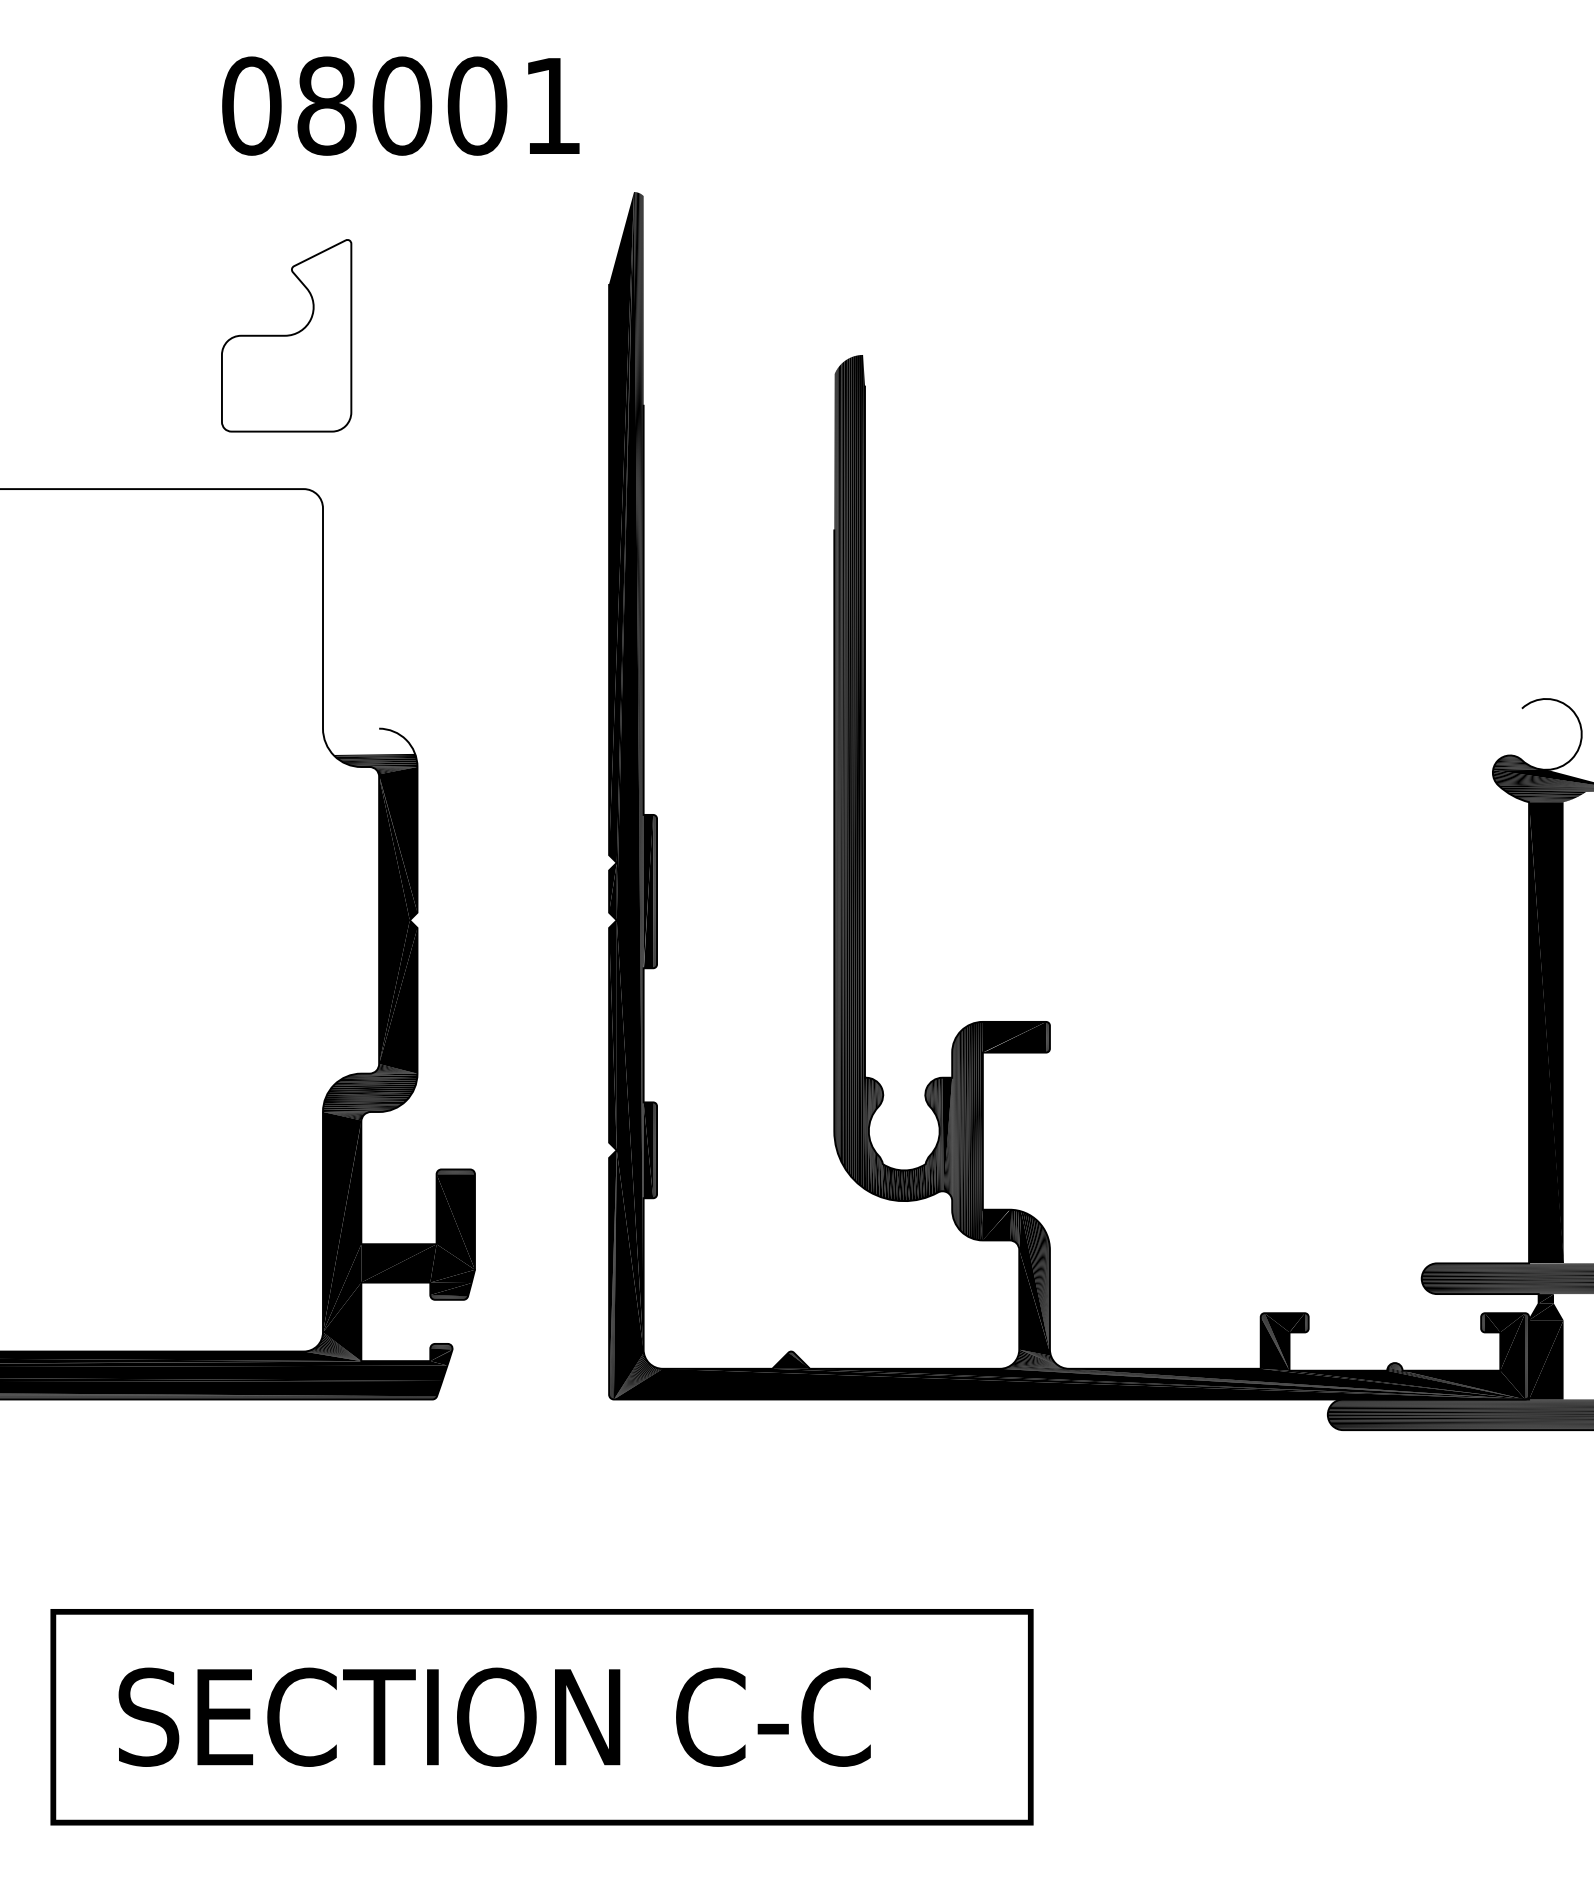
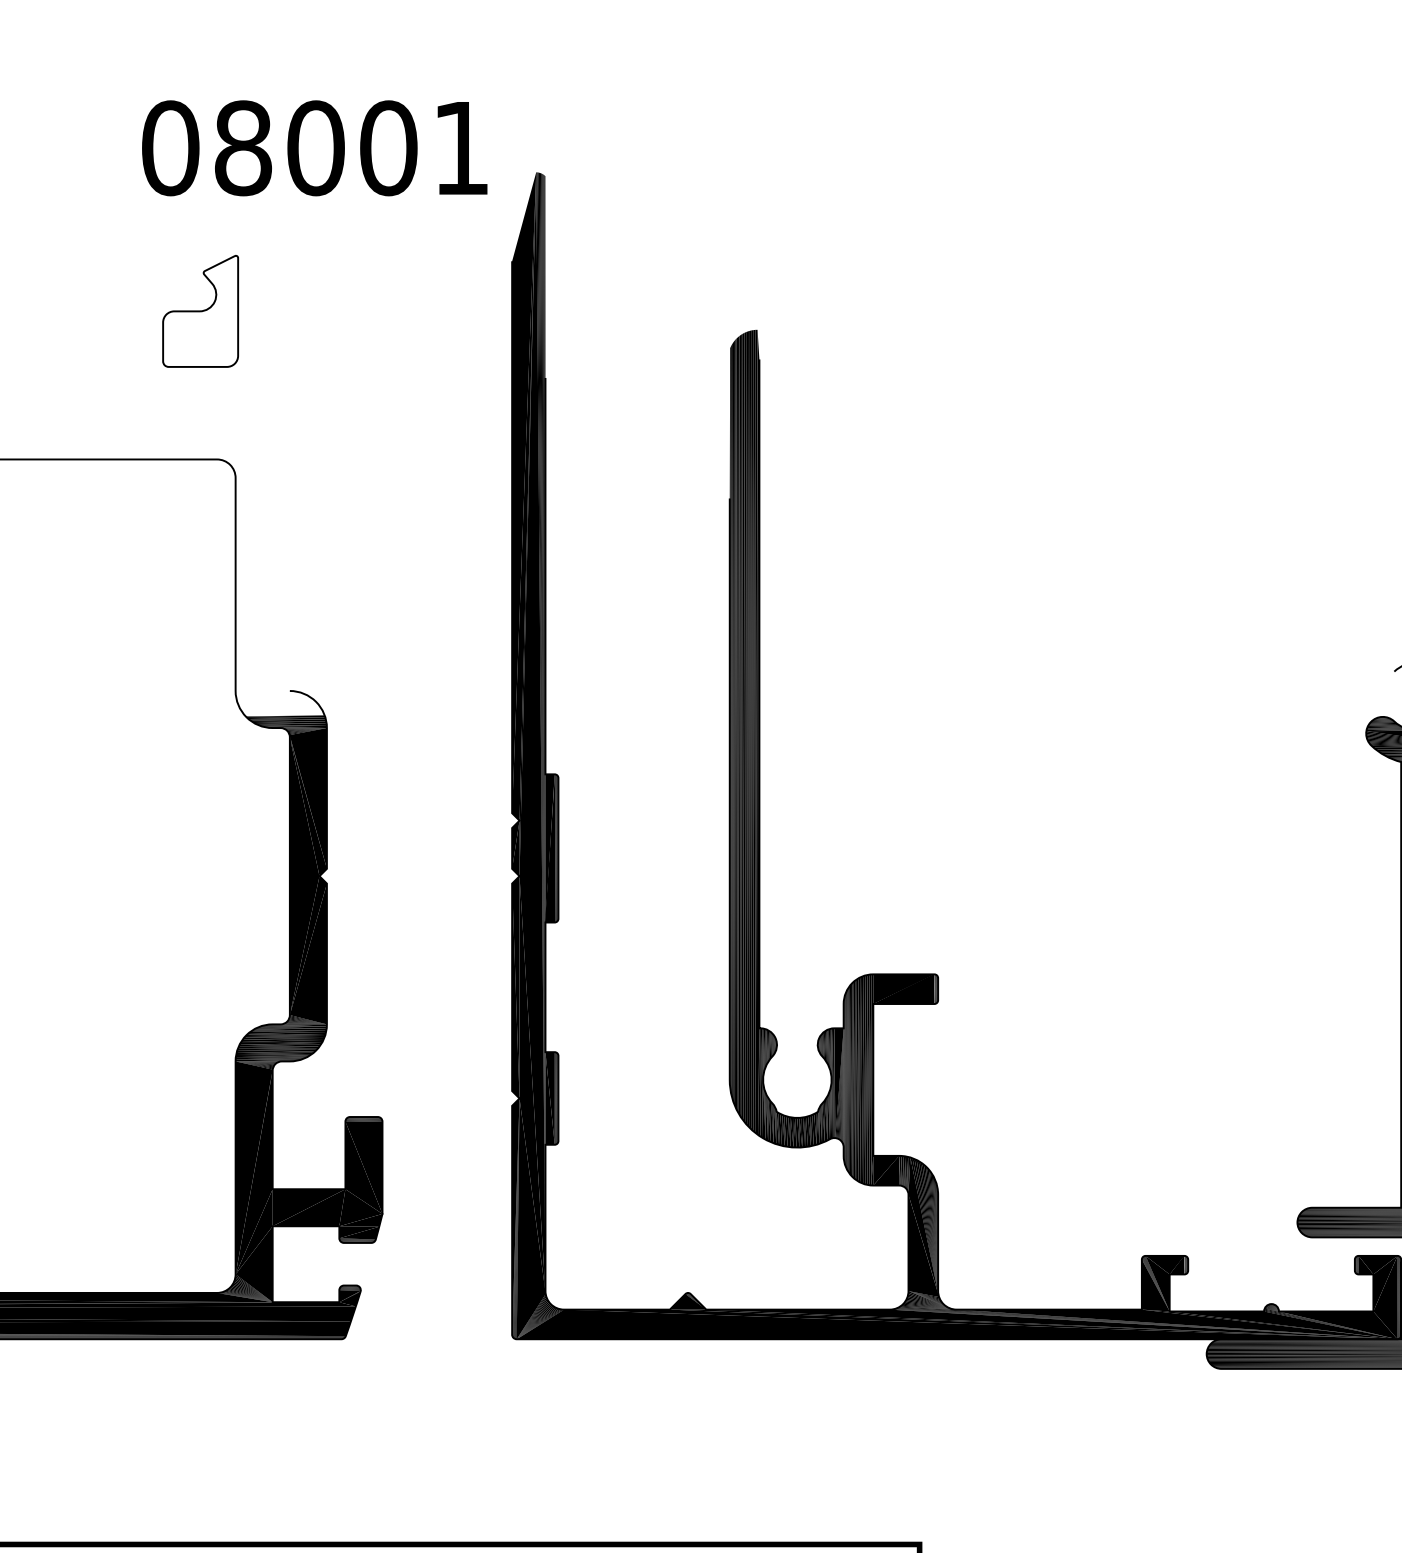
text: (400, 105) -> (314, 147), moved
part: (286, 335) -> (200, 311), size x0.6

